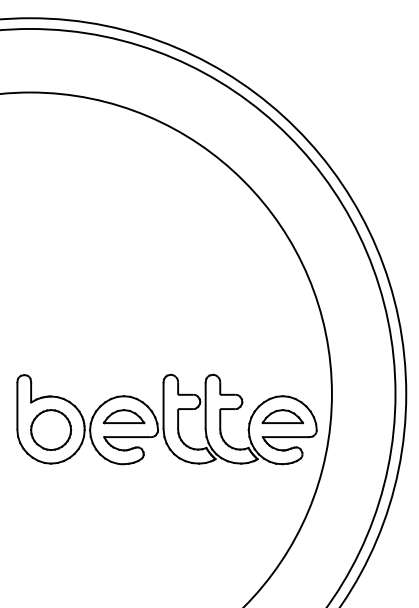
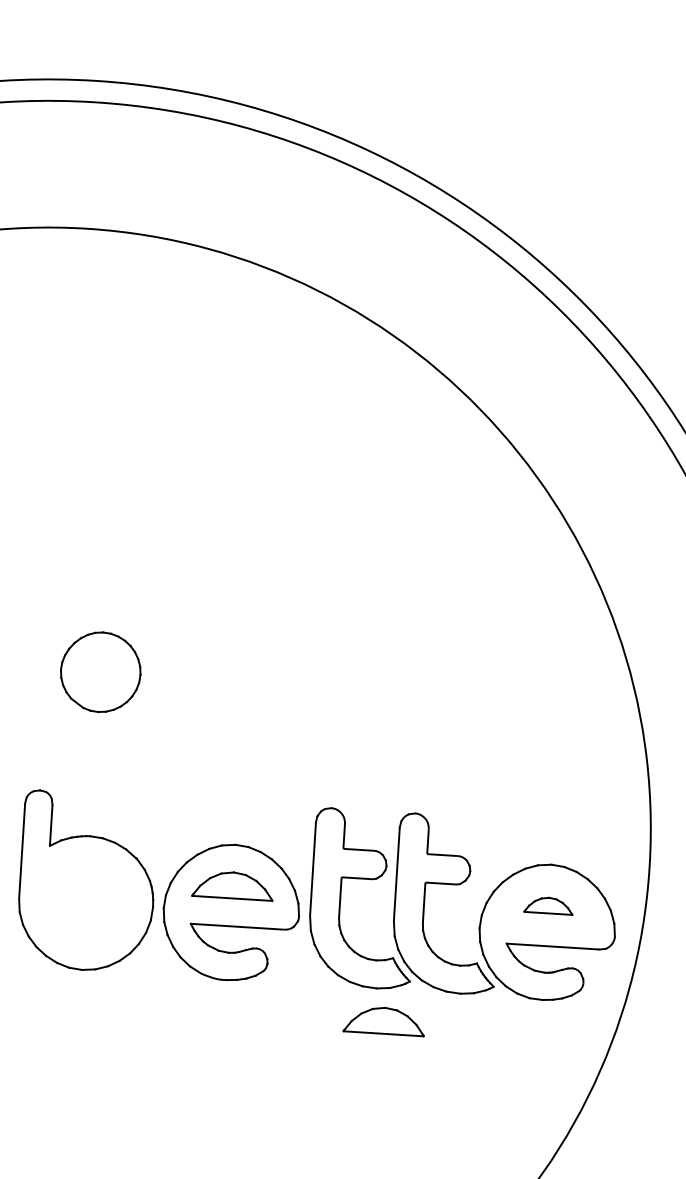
part: (282, 416) -> (548, 905), size x0.6
part: (51, 429) -> (101, 671), moved
part: (203, 479) -> (383, 1020), added

